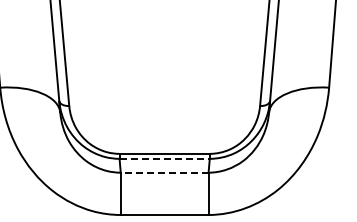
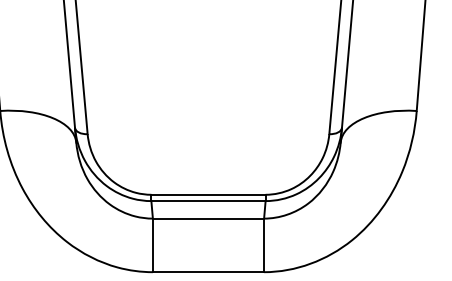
line: (165, 158) -> (209, 200), dashed -> solid
line: (164, 172) -> (208, 218), dashed -> solid

